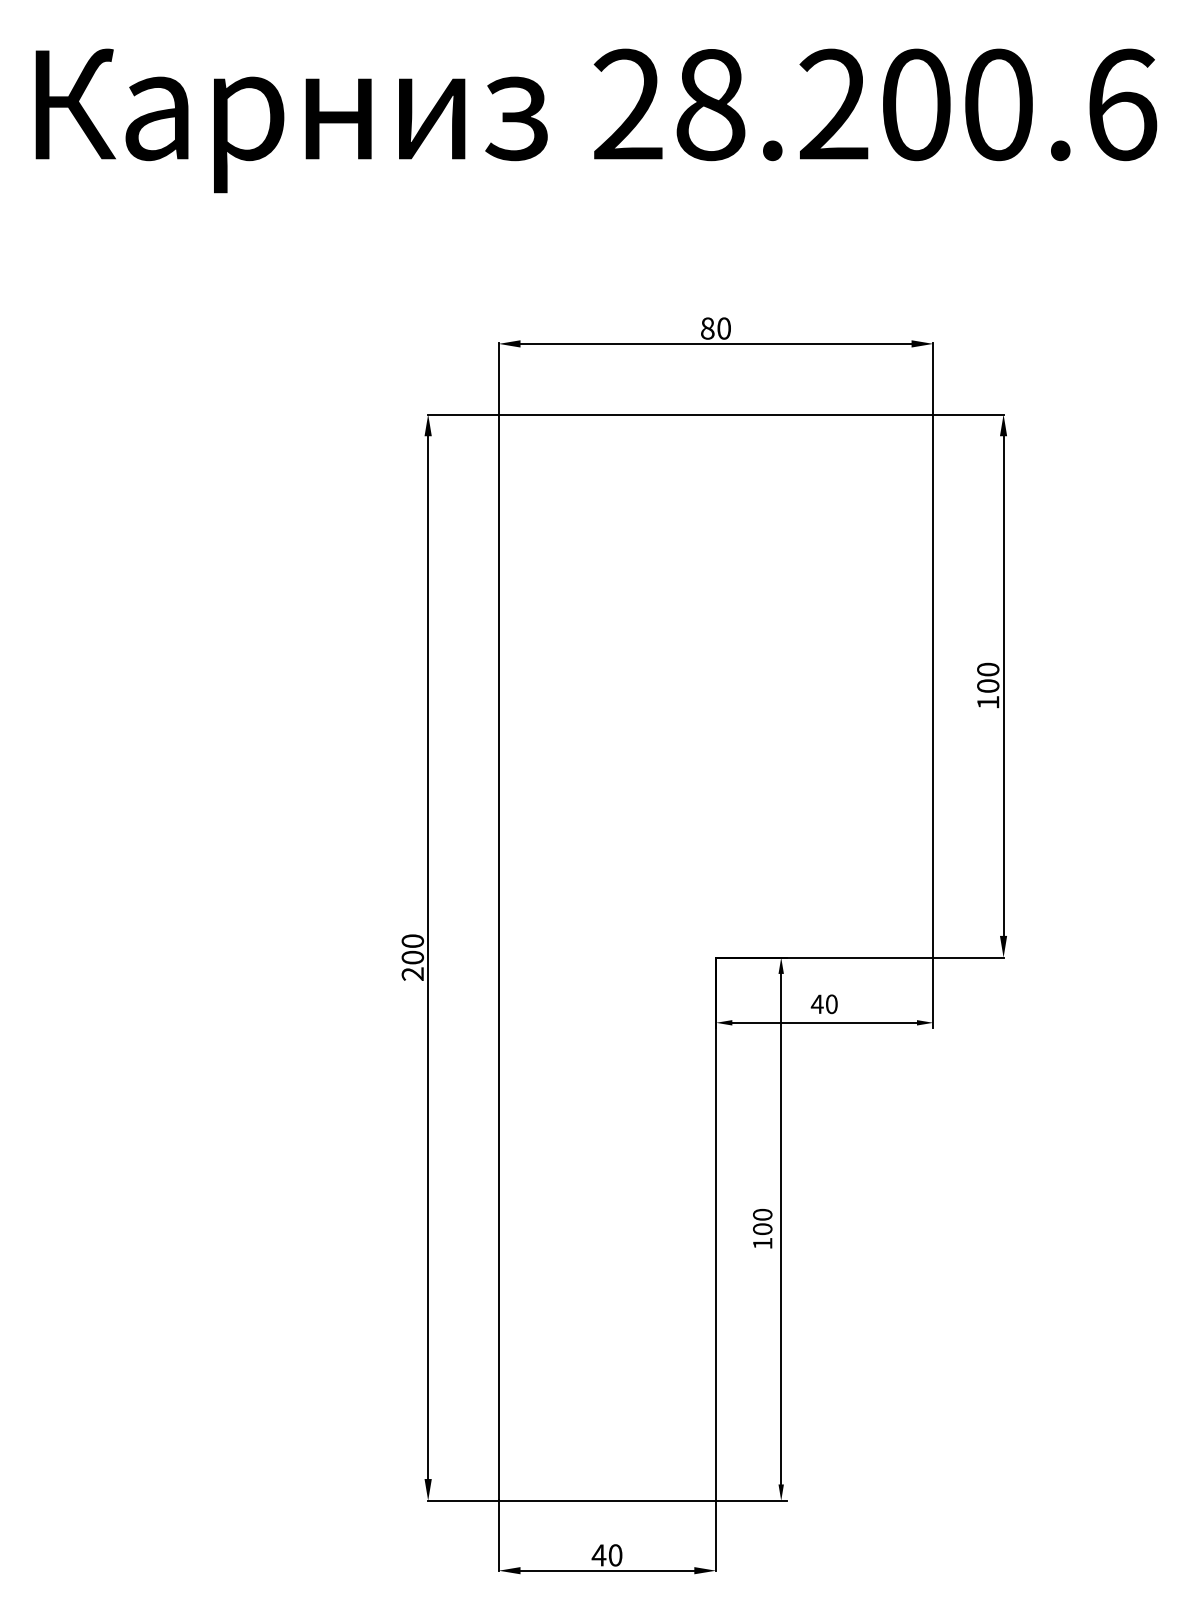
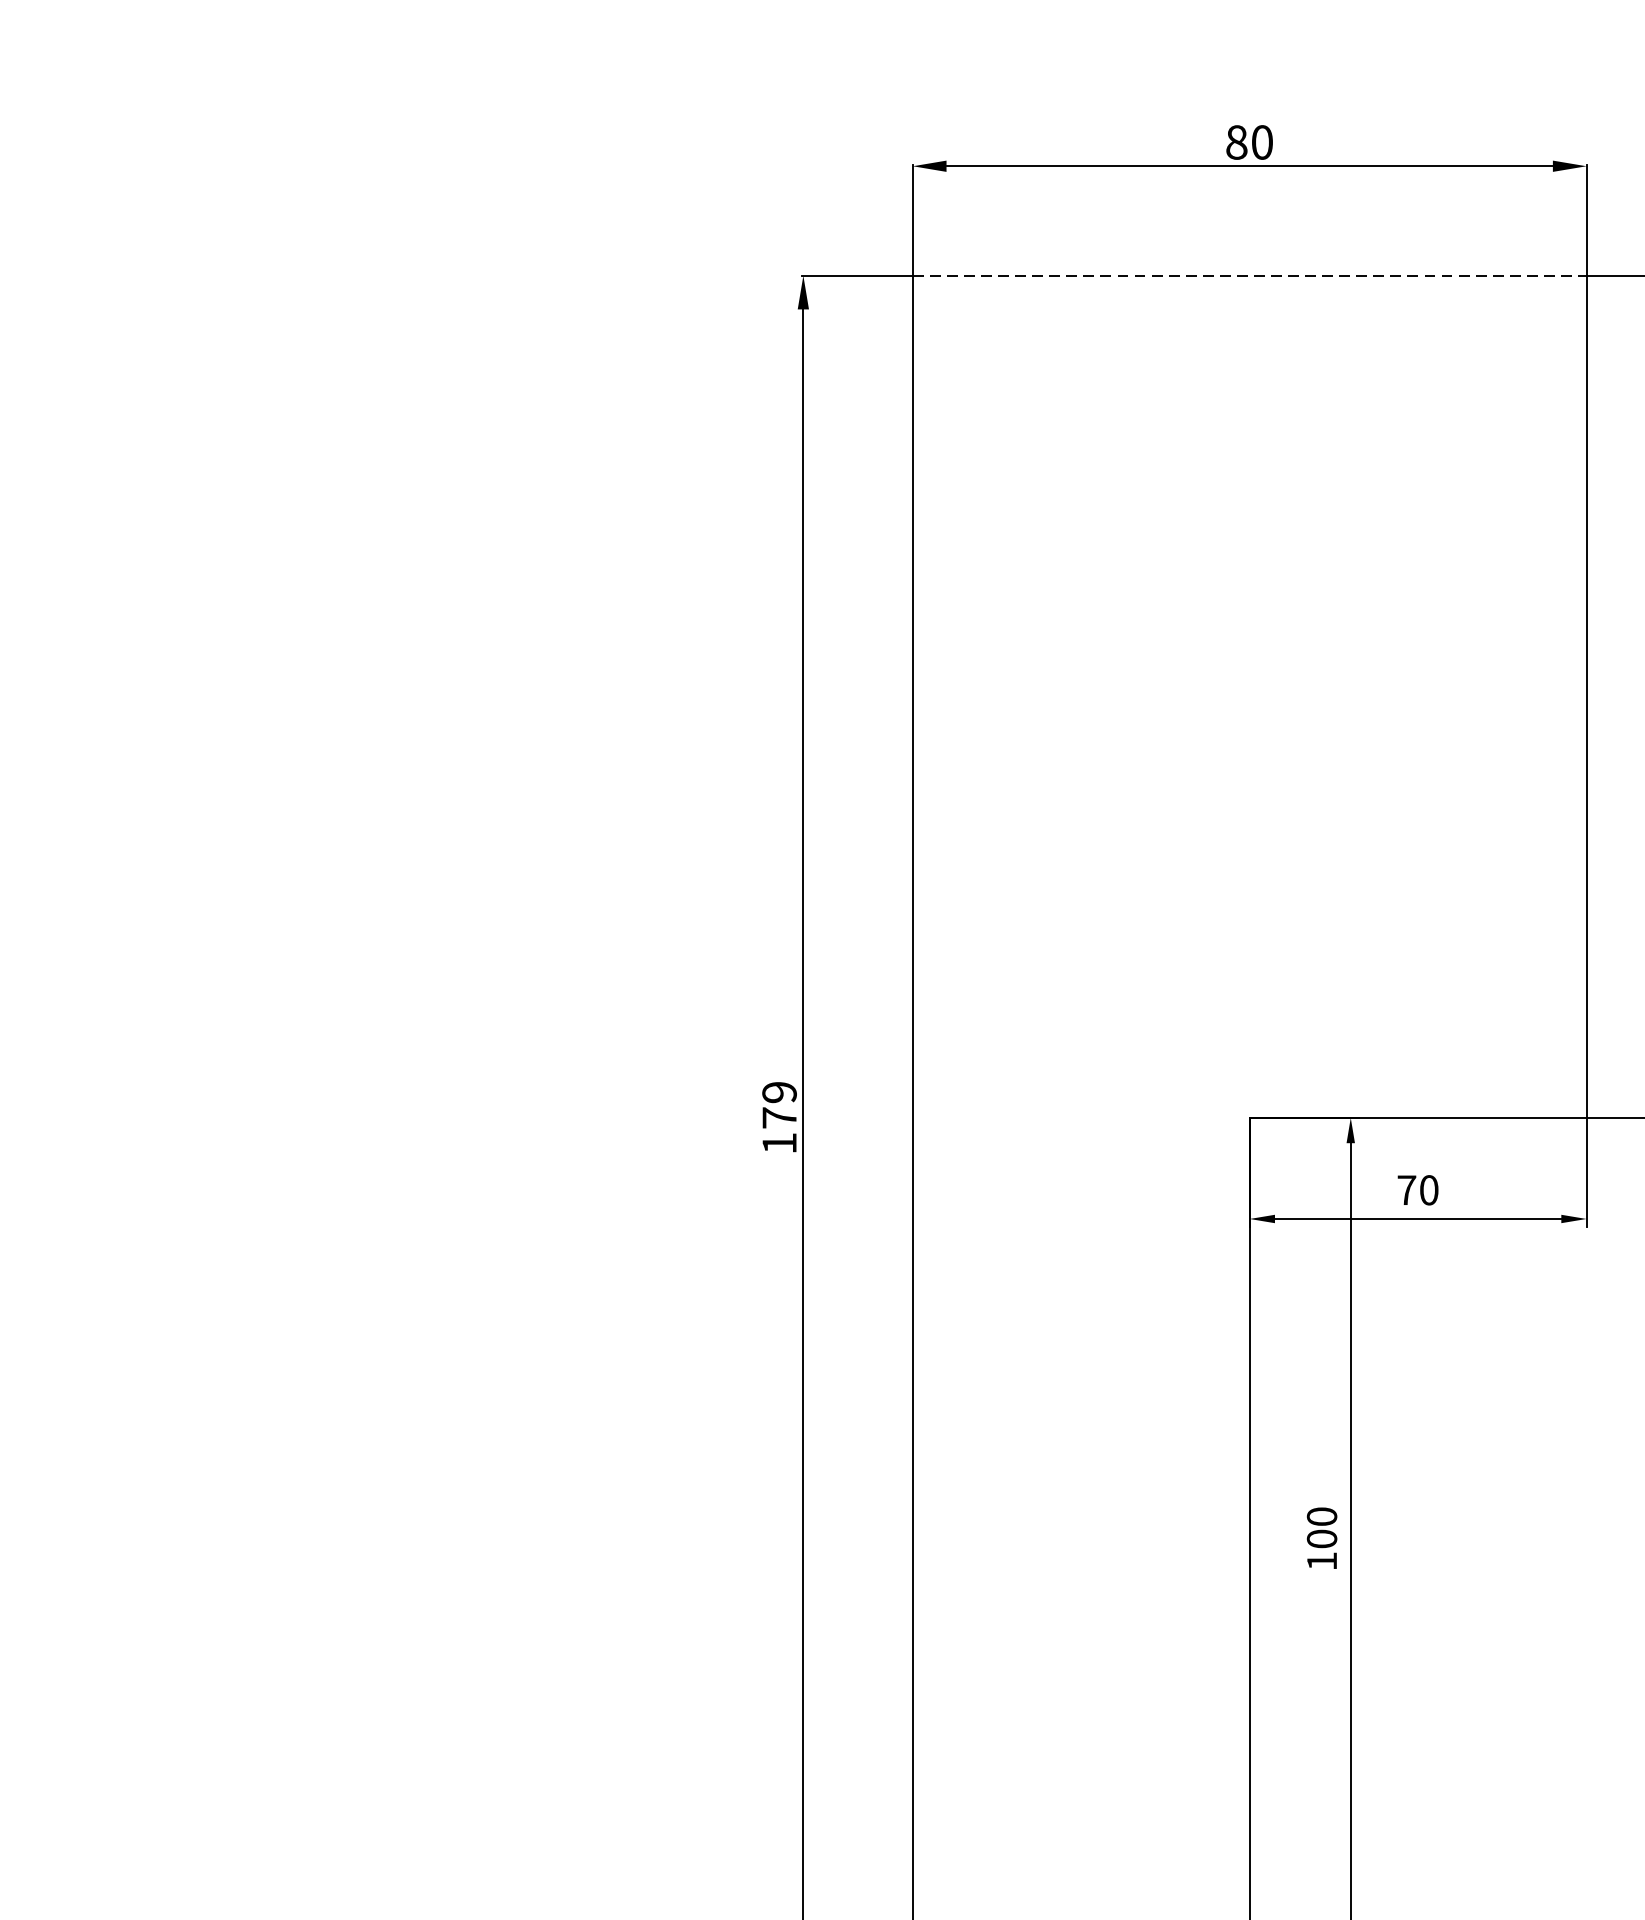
line: (716, 414) -> (1250, 275), solid -> dashed
text: (412, 957) -> (779, 1117), 200 -> 179
text: (816, 1003) -> (1405, 1189), 40 -> 70

